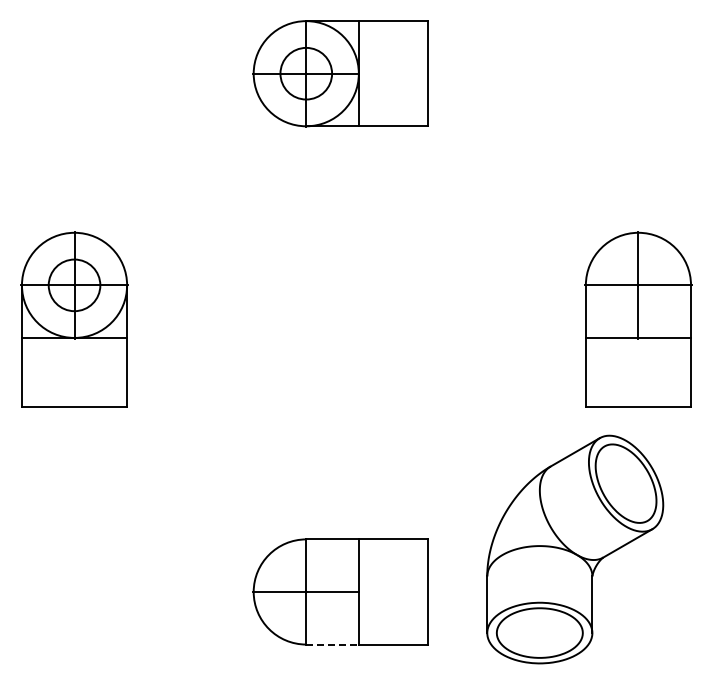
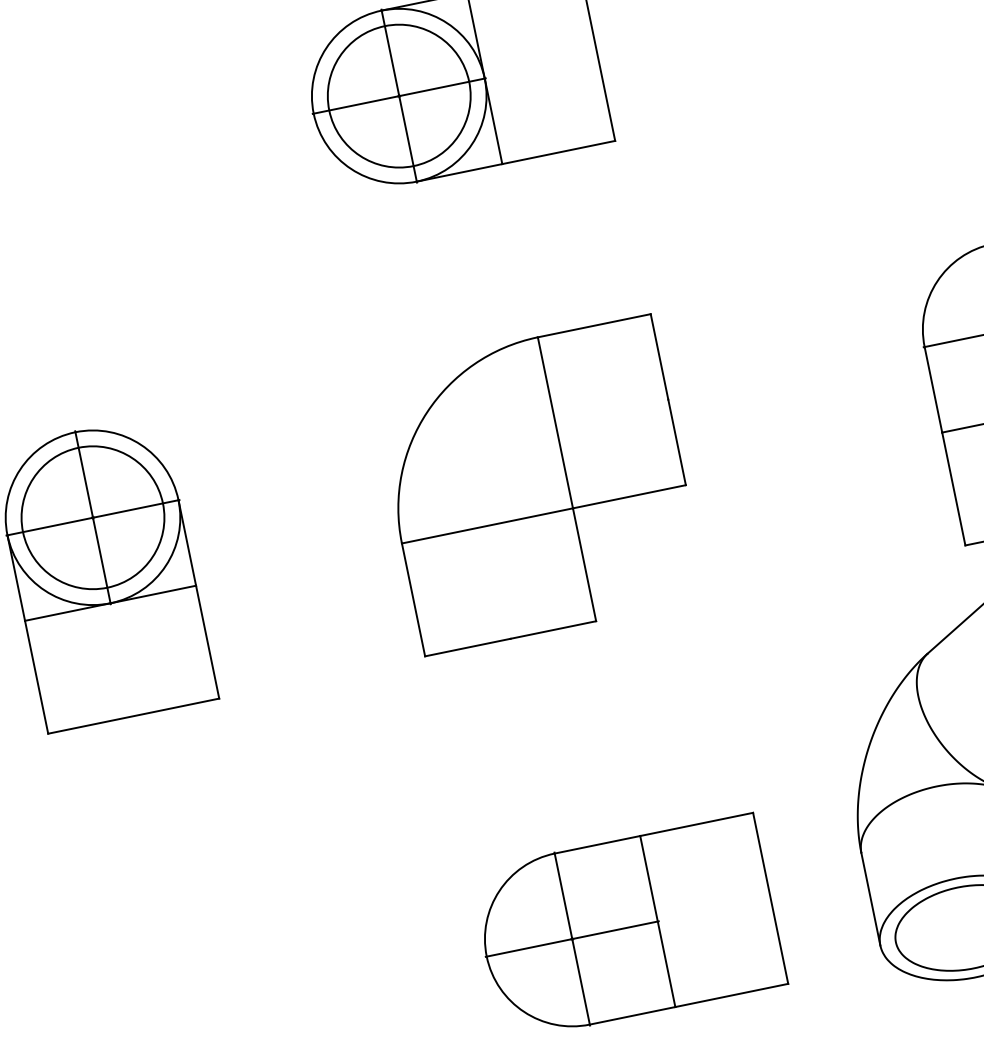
circle: (306, 73) -> (399, 95), size x1.67
circle: (74, 285) -> (92, 517), size x1.67
part: (340, 319) -> (536, 484), added
line: (333, 644) -> (634, 1015), dashed -> solid

